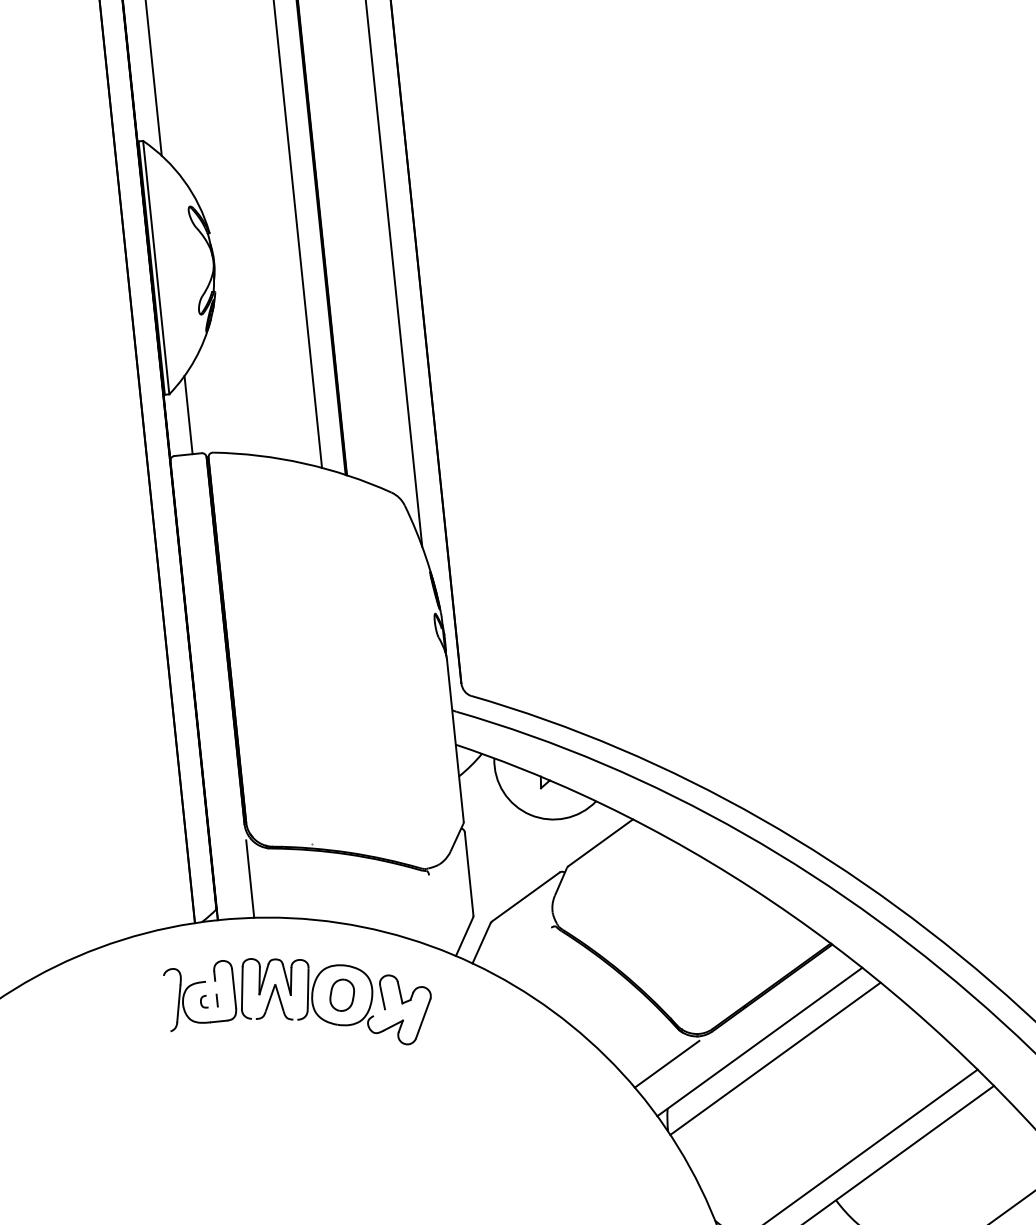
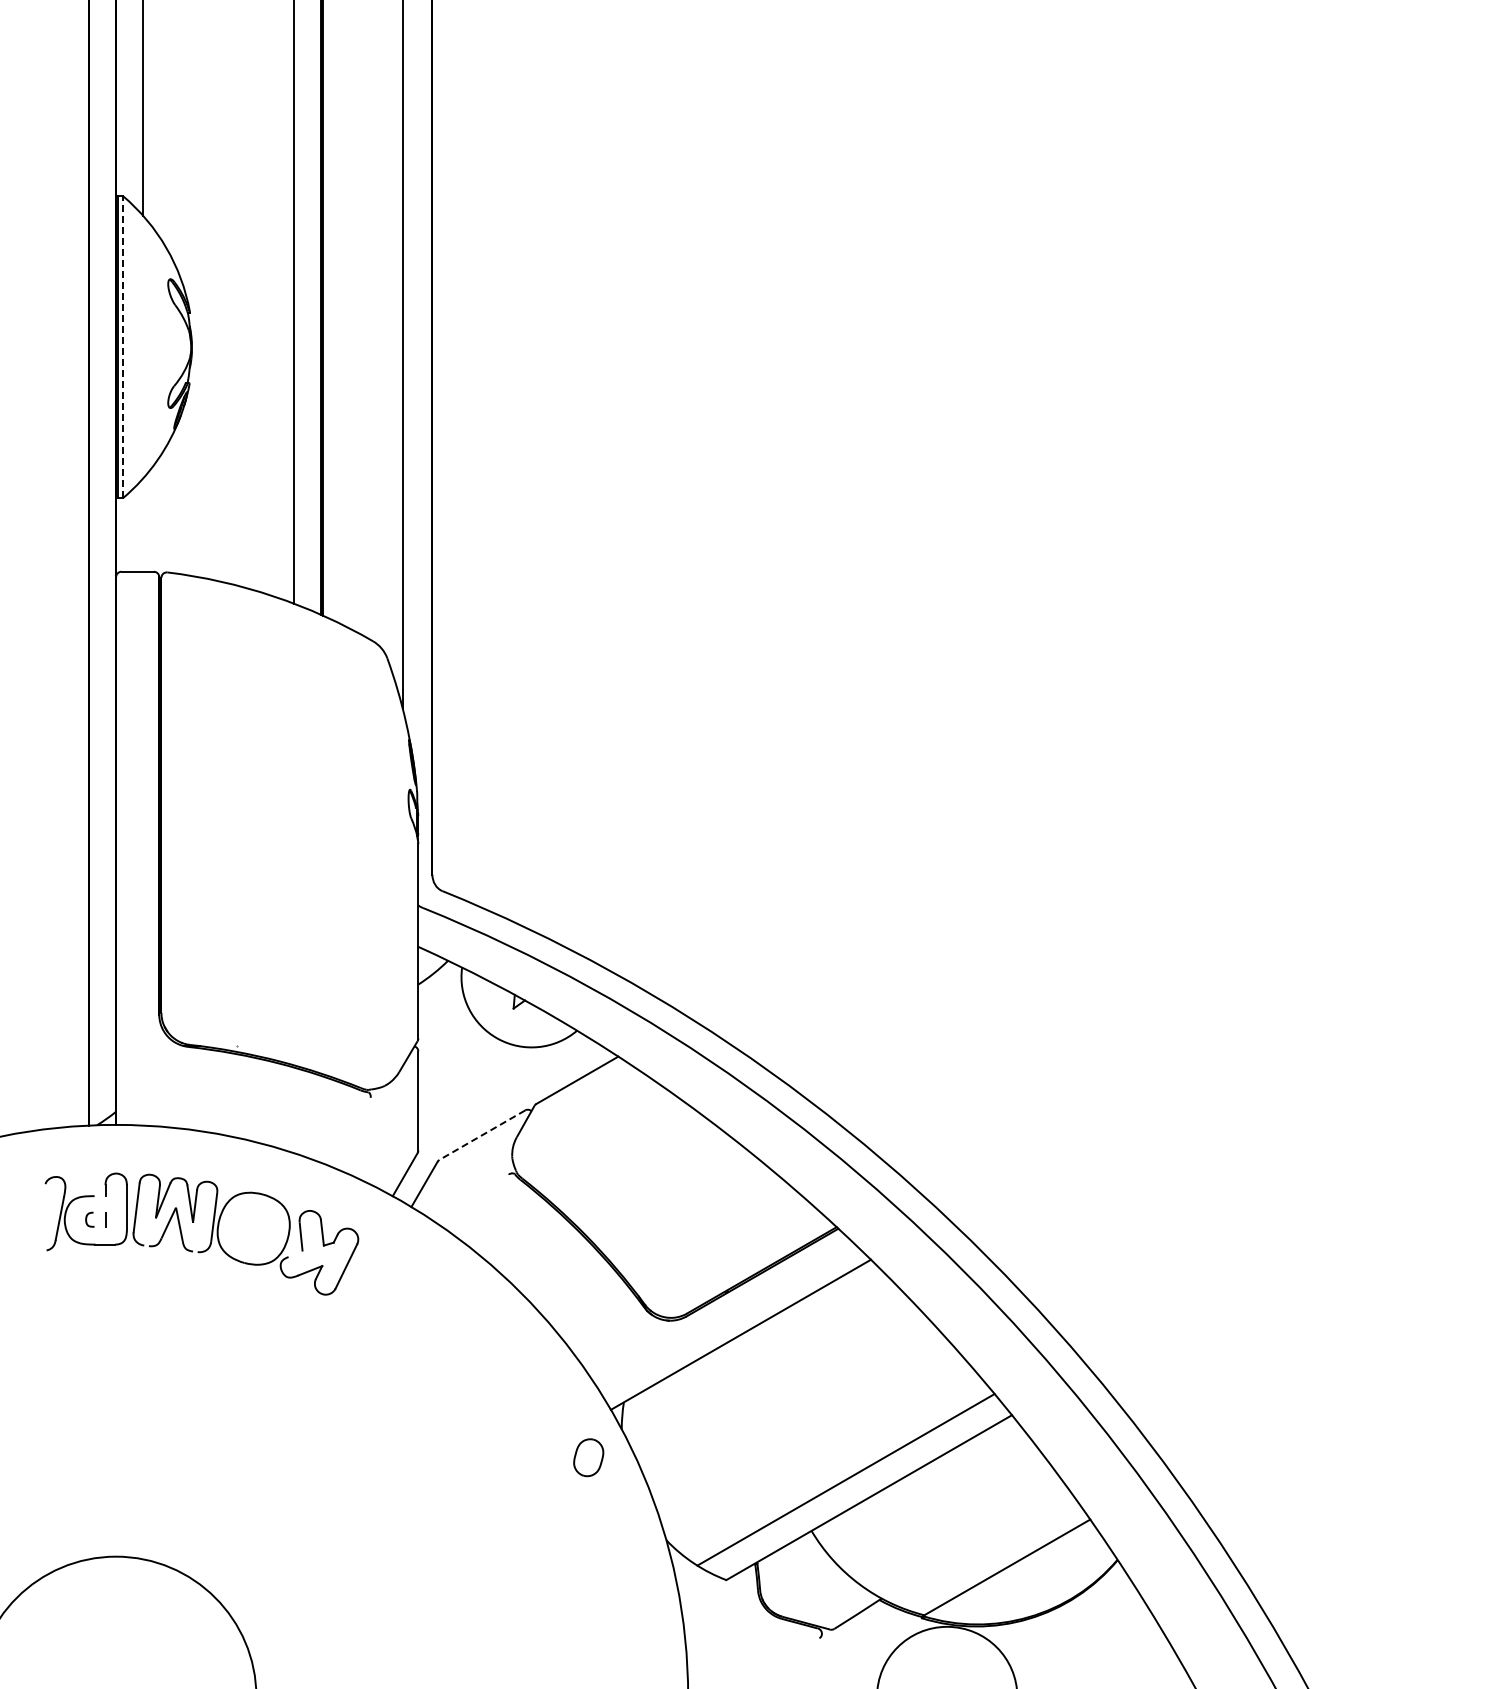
line: (155, 267) -> (122, 346), solid -> dashed
line: (188, 414) -> (143, 524), removed
line: (250, 879) -> (159, 1080), removed
line: (525, 897) -> (481, 1135), solid -> dashed
part: (342, 995) -> (588, 1457), moved
line: (774, 1058) -> (756, 1356), removed
line: (666, 1064) -> (628, 1349), removed

